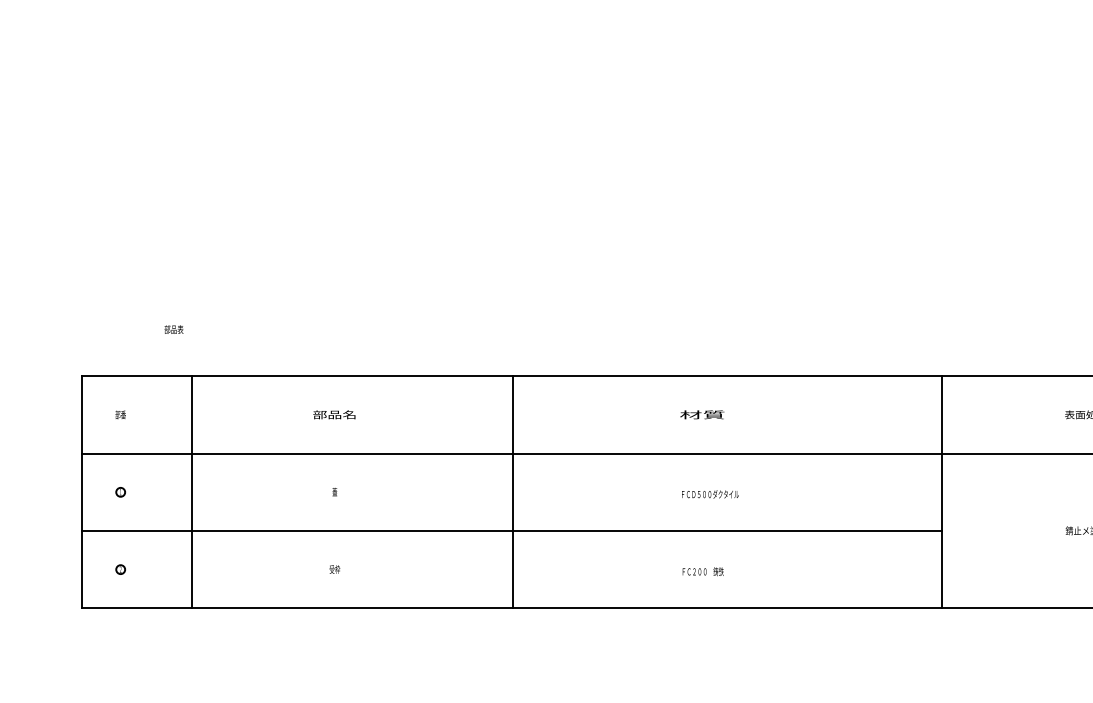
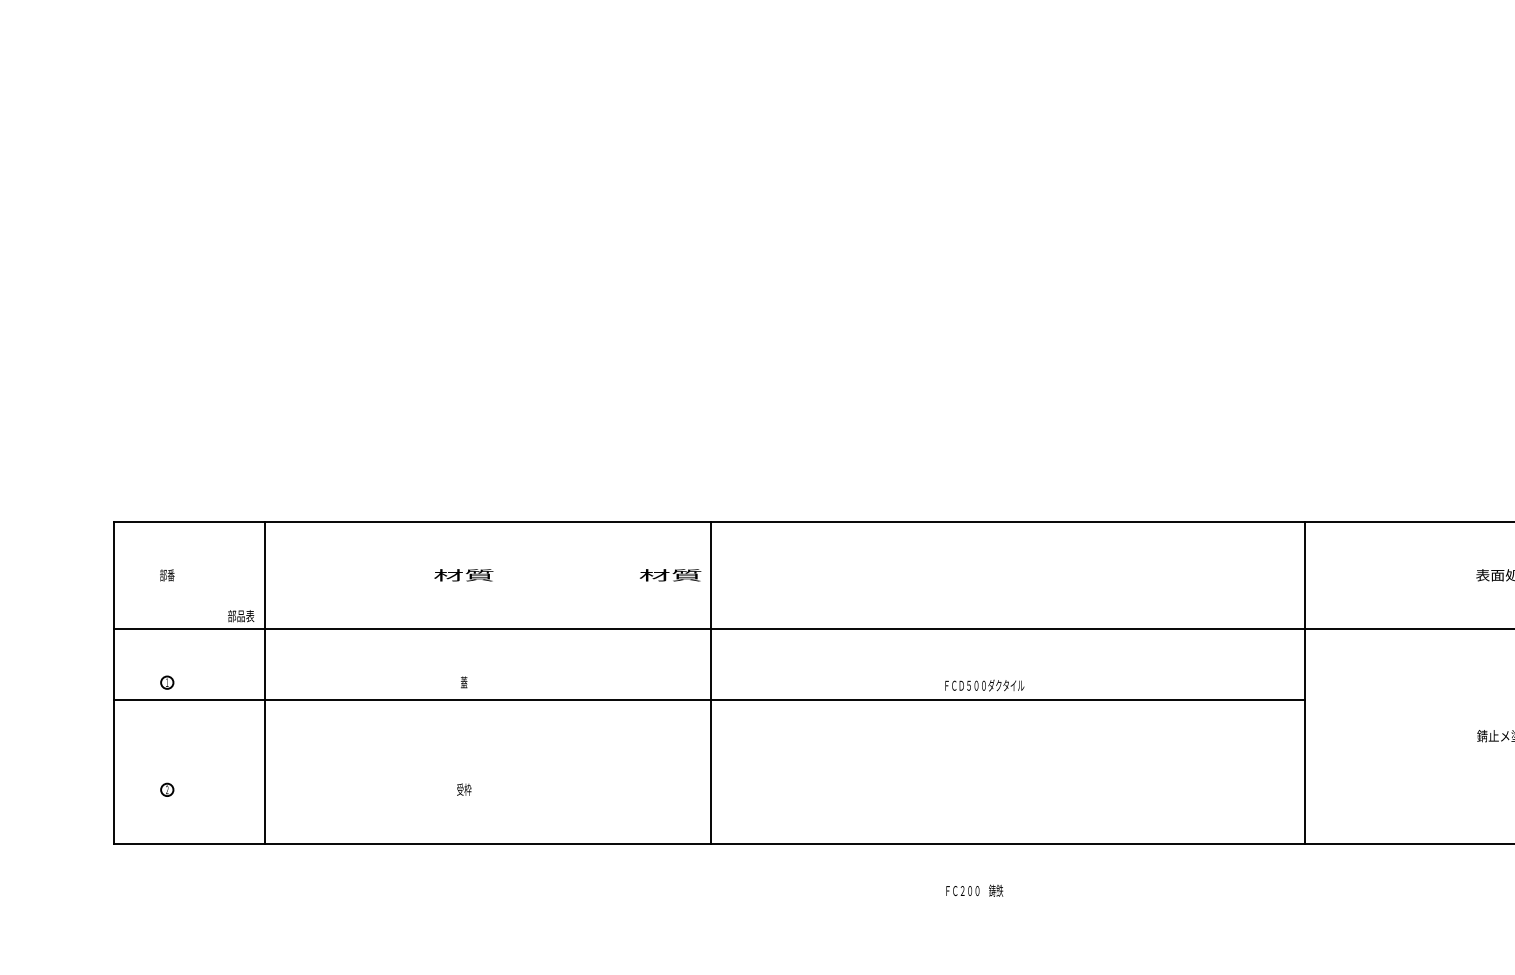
text: (174, 329) -> (241, 616), moved
text: (334, 414) -> (463, 575), 部品名 -> 材質
text: (702, 414) -> (670, 575), moved
line: (511, 531) -> (709, 700), moved
text: (703, 571) -> (974, 890), moved

